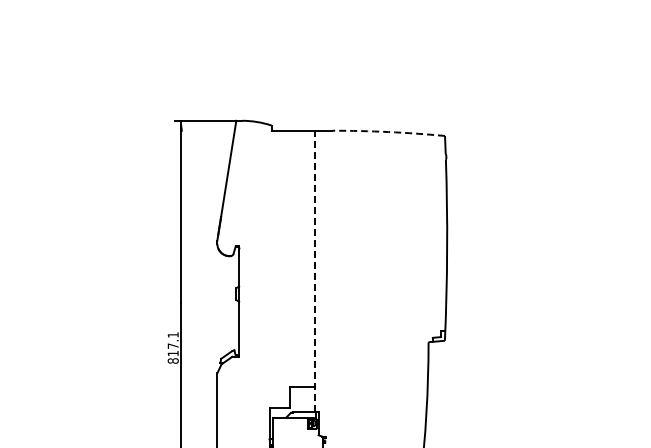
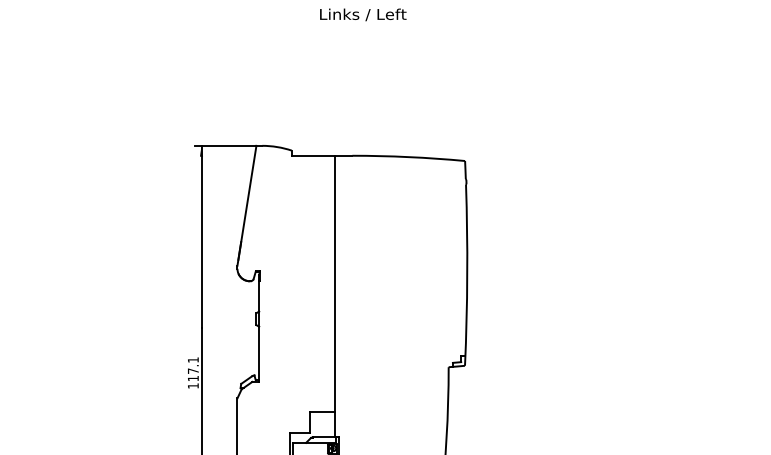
arc: (388, 132) -> (408, 157), dashed -> solid
line: (314, 271) -> (334, 296), dashed -> solid
text: (172, 360) -> (192, 385), 817.1 -> 117.1

